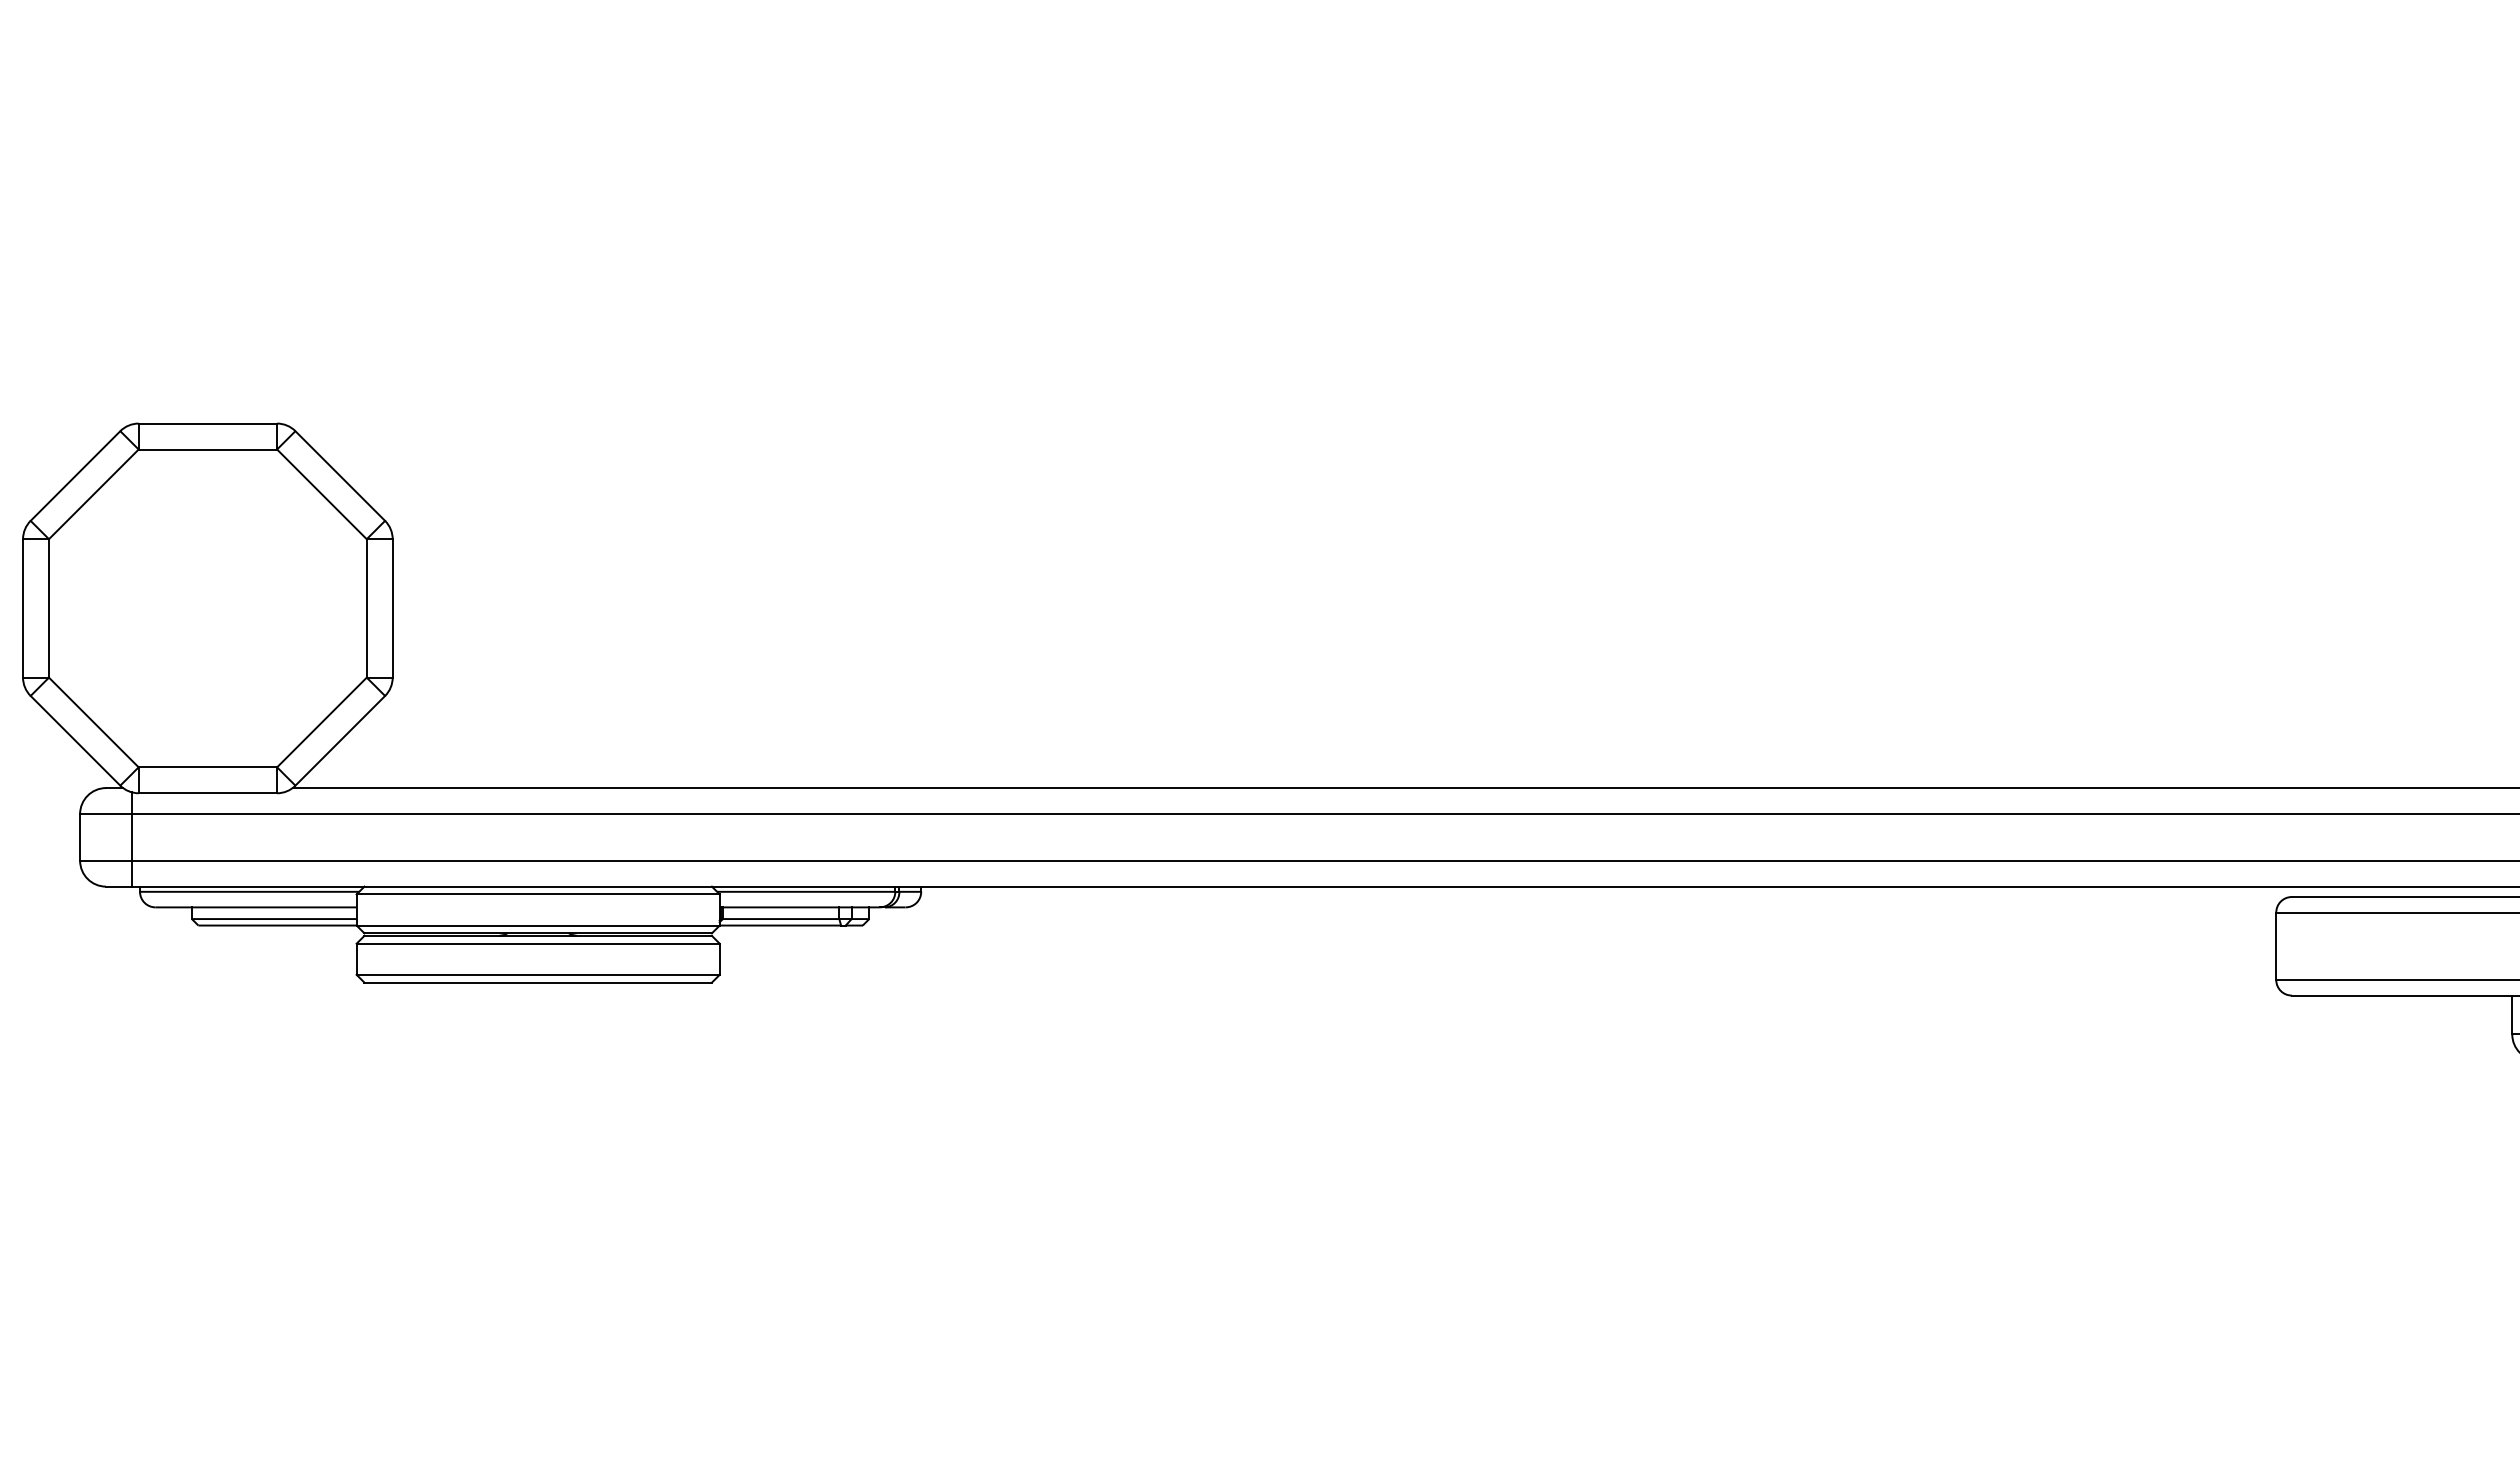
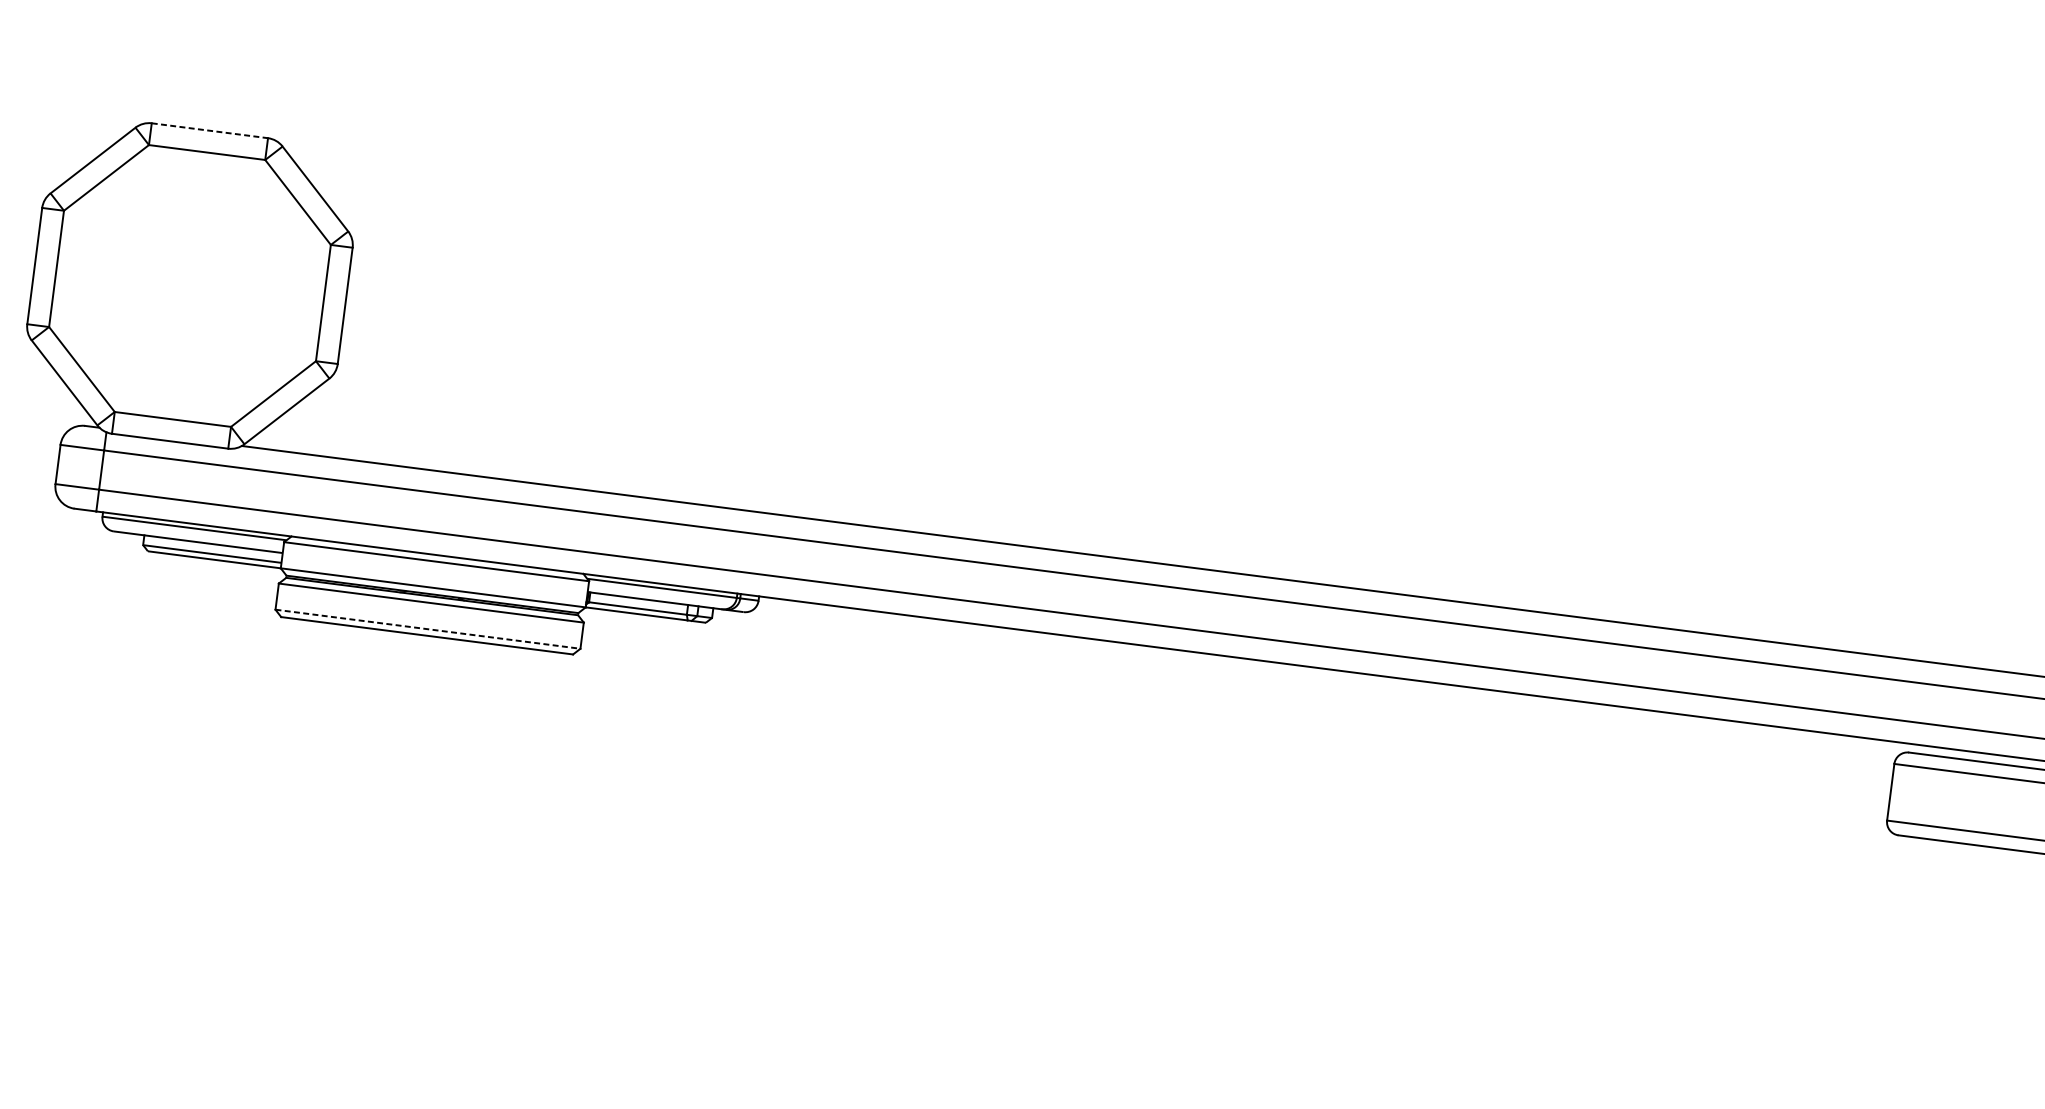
line: (208, 423) -> (210, 130), solid -> dashed
line: (538, 974) -> (428, 628), solid -> dashed

